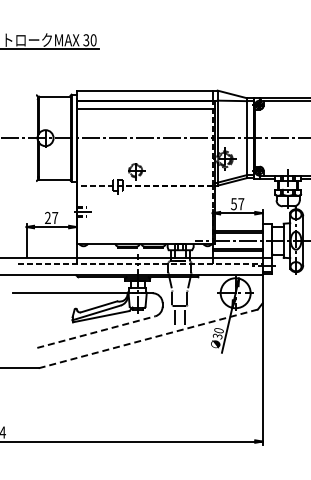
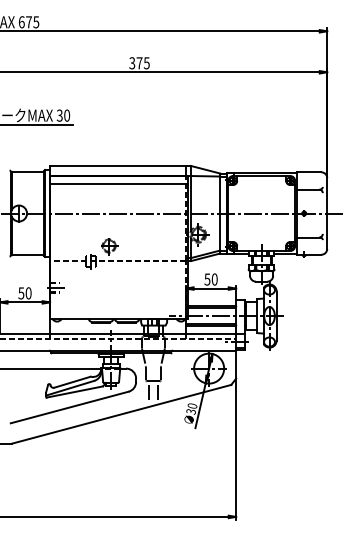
text: (241, 204) -> (214, 279), 57 -> 50
text: (51, 218) -> (24, 293), 27 -> 50
line: (97, 332) -> (70, 407), dashed -> solid
line: (149, 339) -> (122, 414), dashed -> solid

